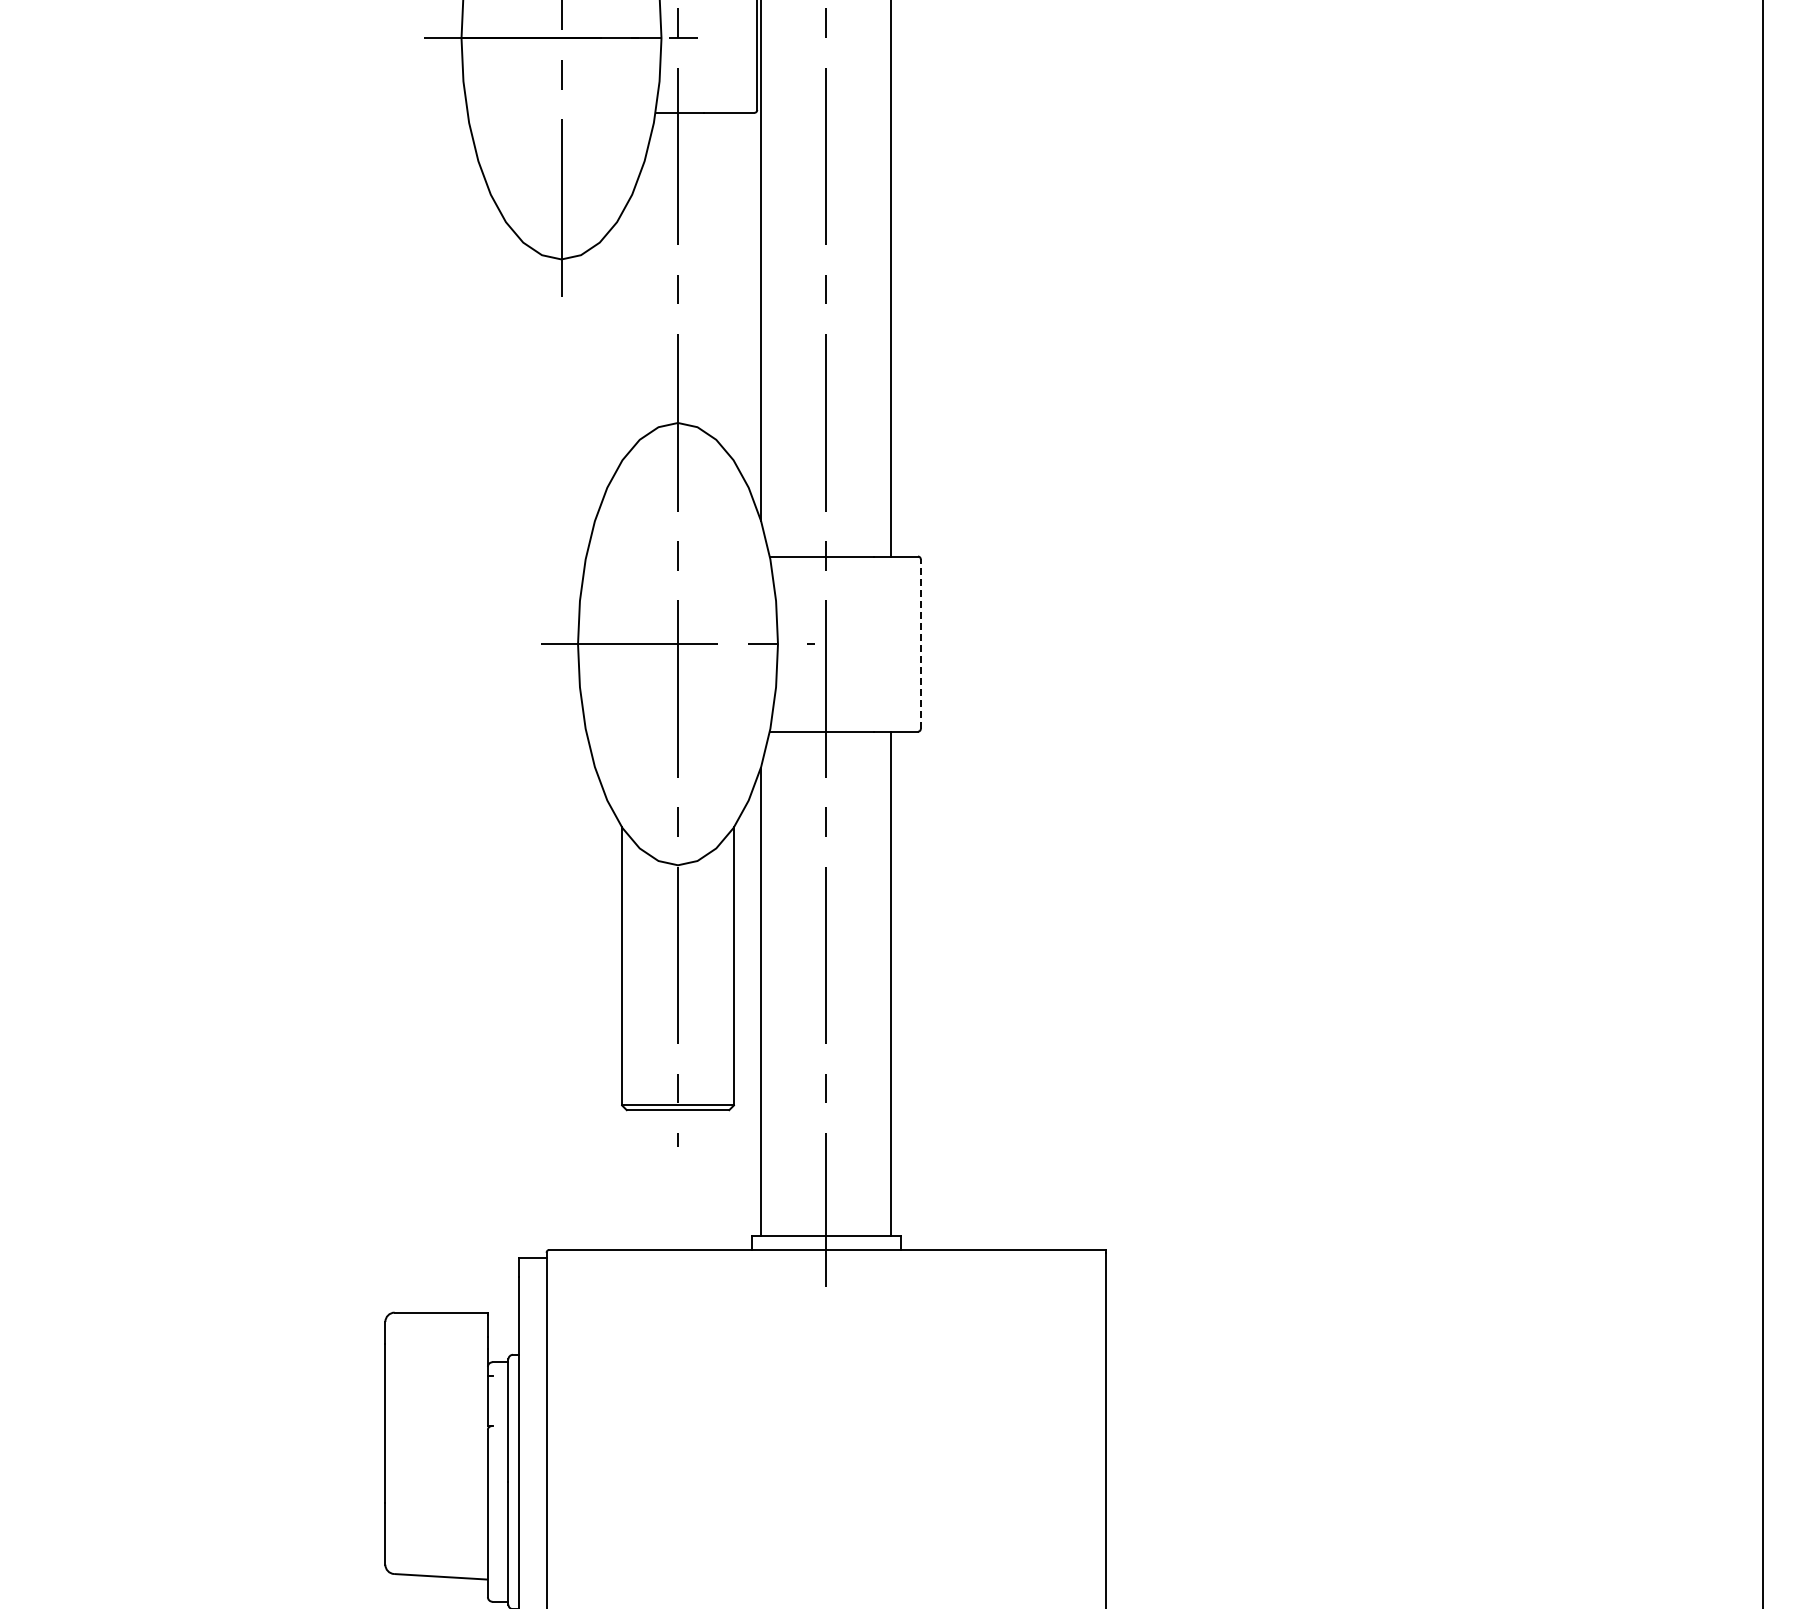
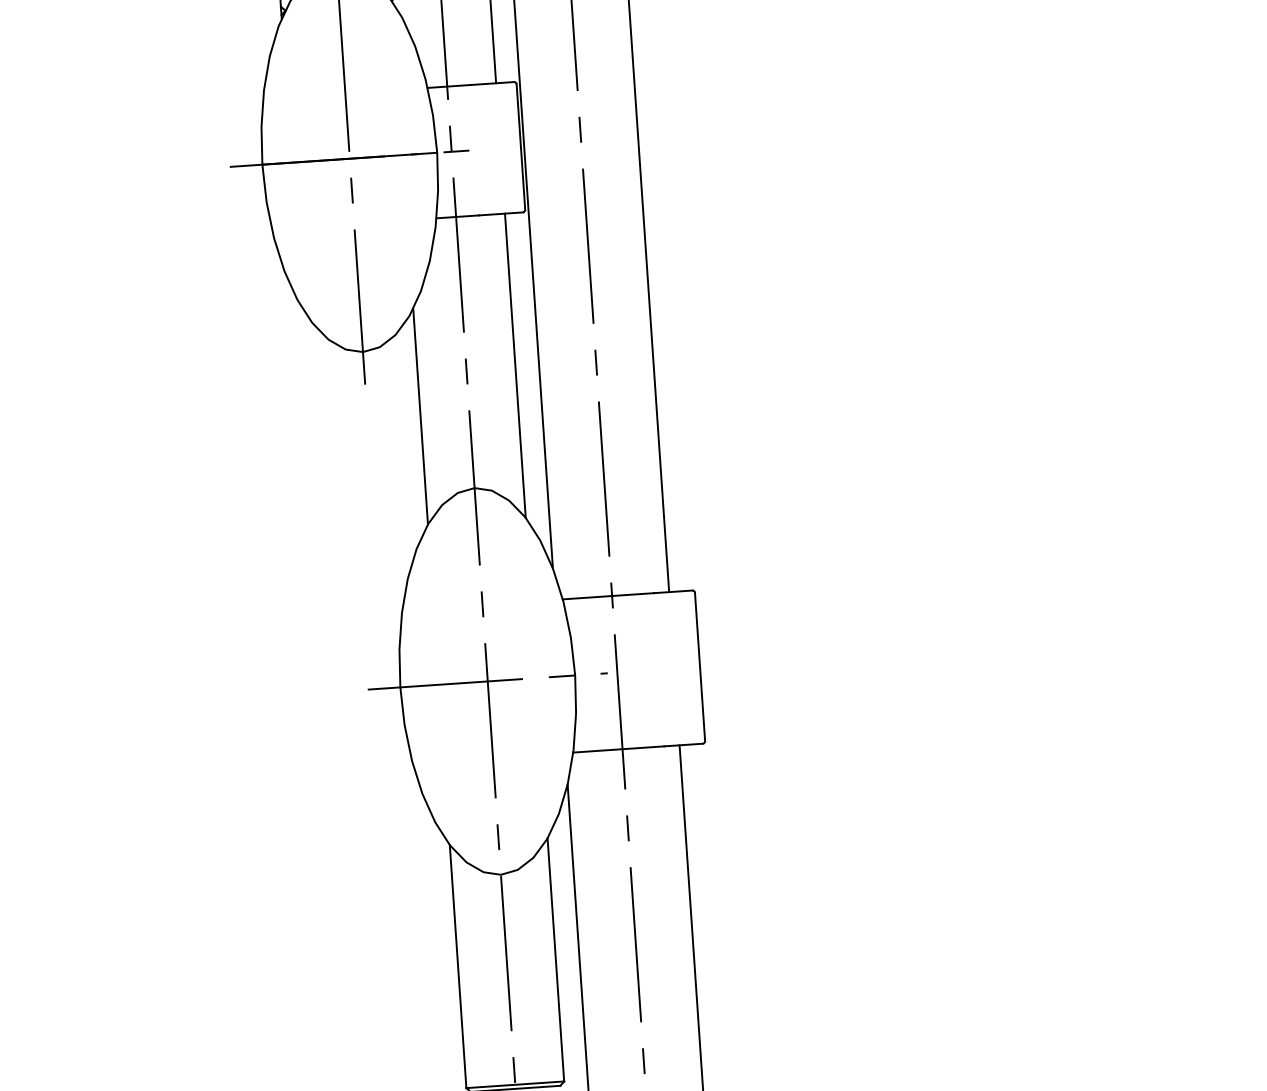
line: (733, 286) -> (514, 365), added
line: (622, 337) -> (420, 416), added
line: (920, 644) -> (699, 667), dashed -> solid

